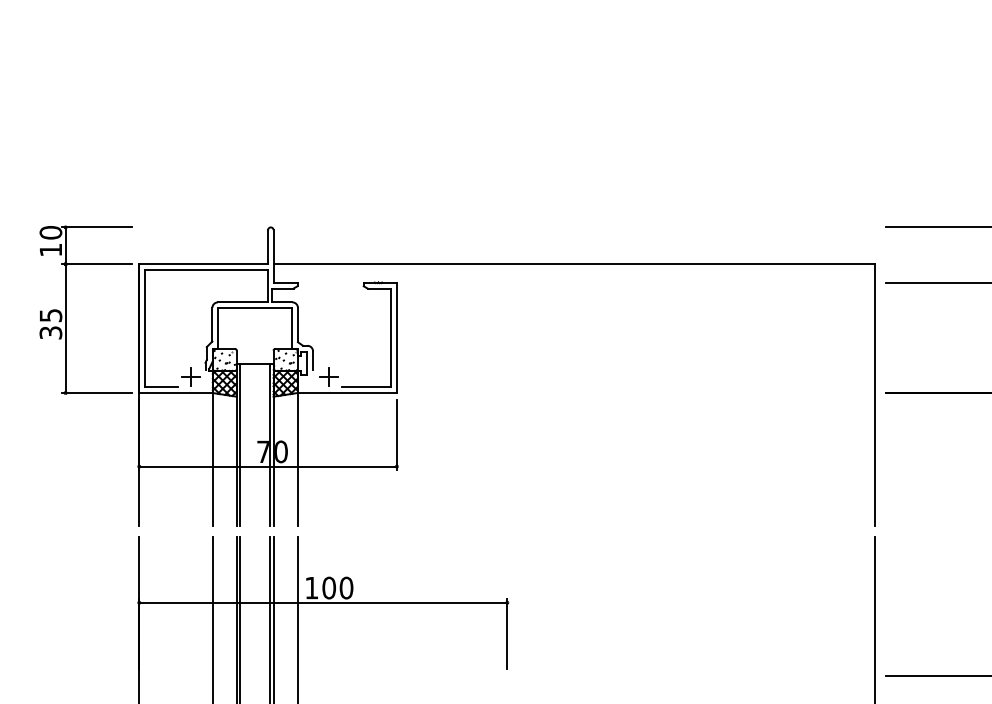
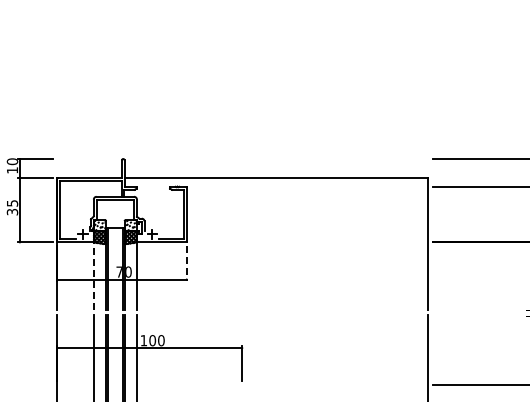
line: (396, 434) -> (186, 263), solid -> dashed
line: (213, 458) -> (94, 275), solid -> dashed

